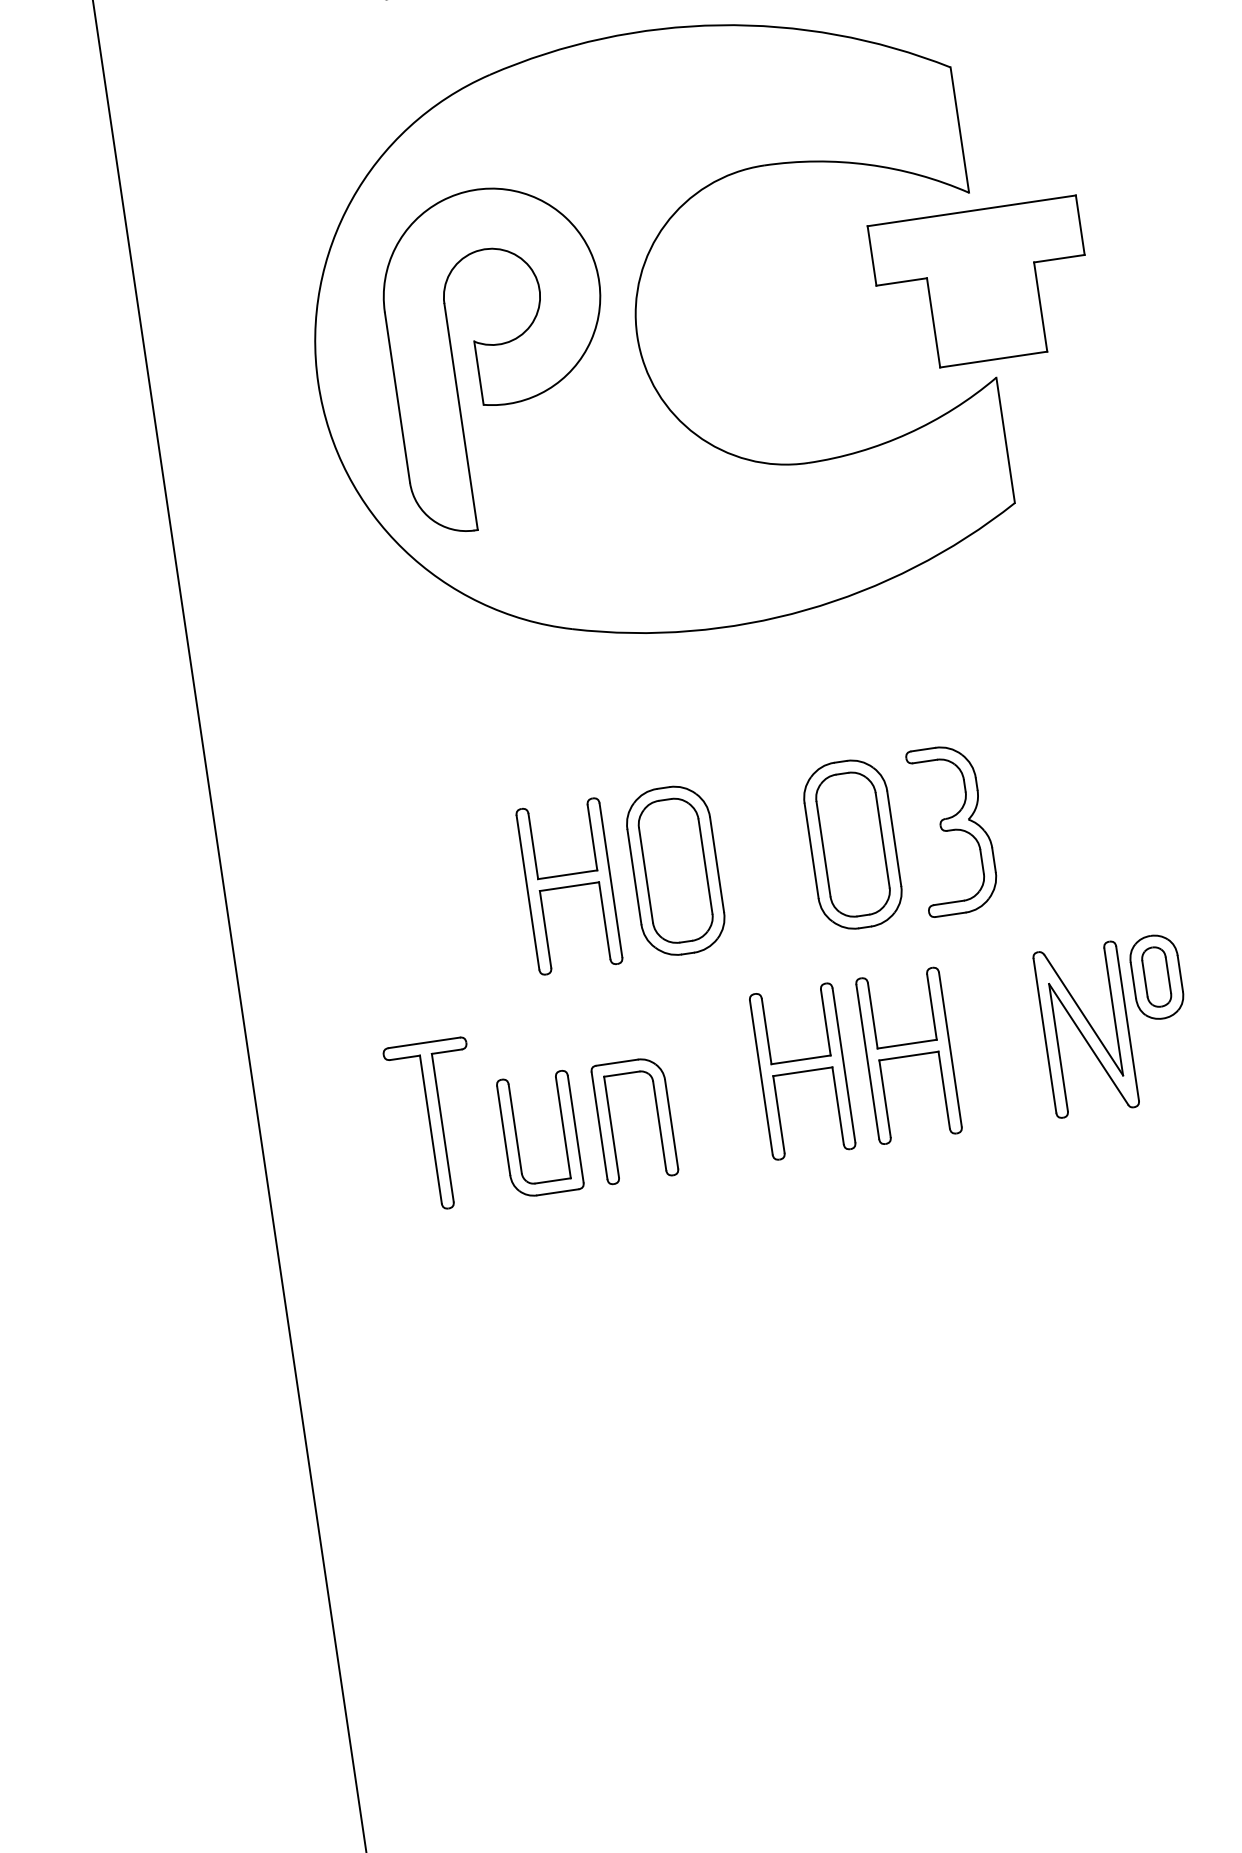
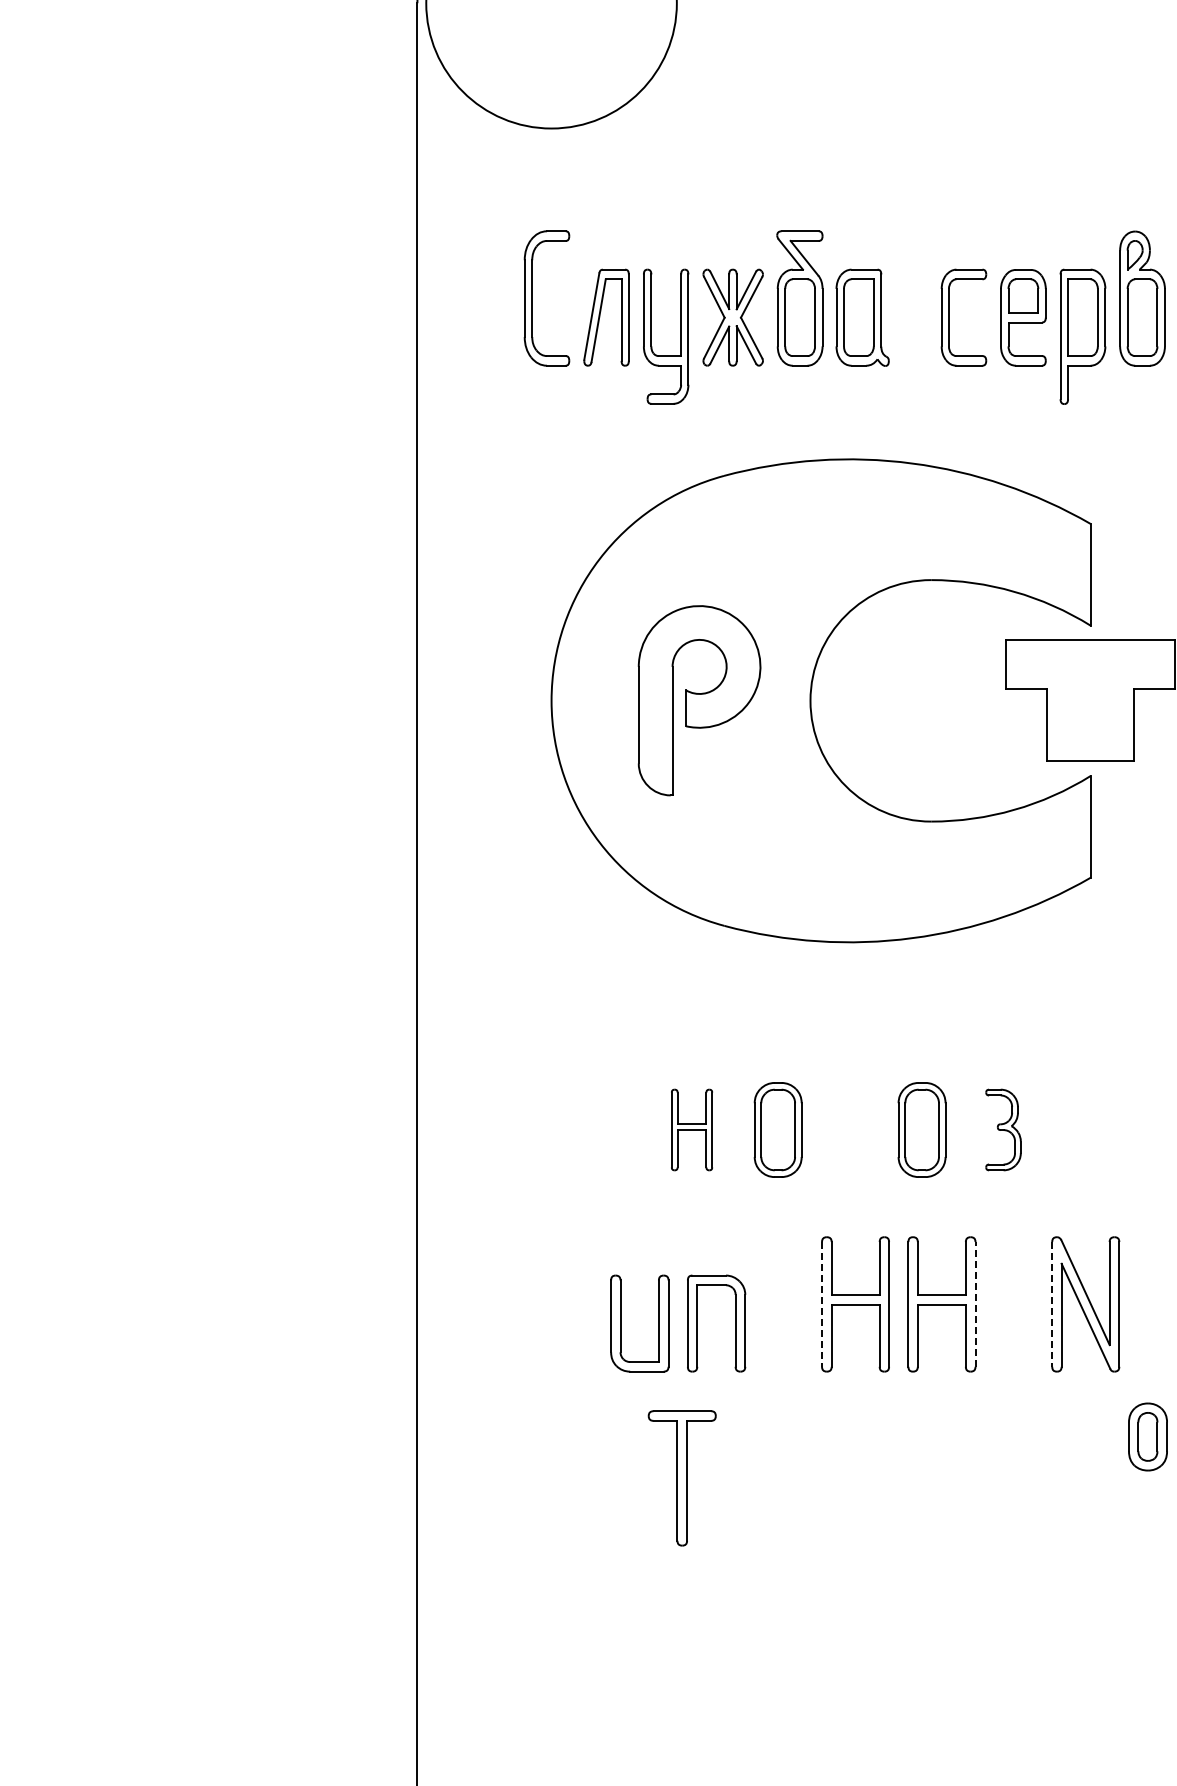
part: (500, 355) -> (699, 700), size x0.7
part: (953, 829) -> (1003, 1129), size x0.6
part: (852, 844) -> (921, 1129), size x0.7
part: (674, 870) -> (777, 1129), size x0.7
part: (568, 885) -> (691, 1129), size x0.6
part: (1156, 976) -> (1147, 1436), moved
line: (1045, 1035) -> (1052, 1304), solid -> dashed
line: (950, 1048) -> (975, 1303), solid -> dashed
line: (761, 1077) -> (822, 1304), solid -> dashed
part: (435, 1125) -> (681, 1478), moved

